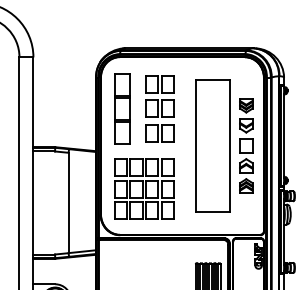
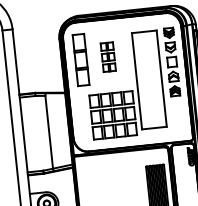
part: (159, 108) -> (107, 56), size x0.6
part: (246, 145) -> (172, 61), moved
part: (144, 188) -> (113, 114), moved

